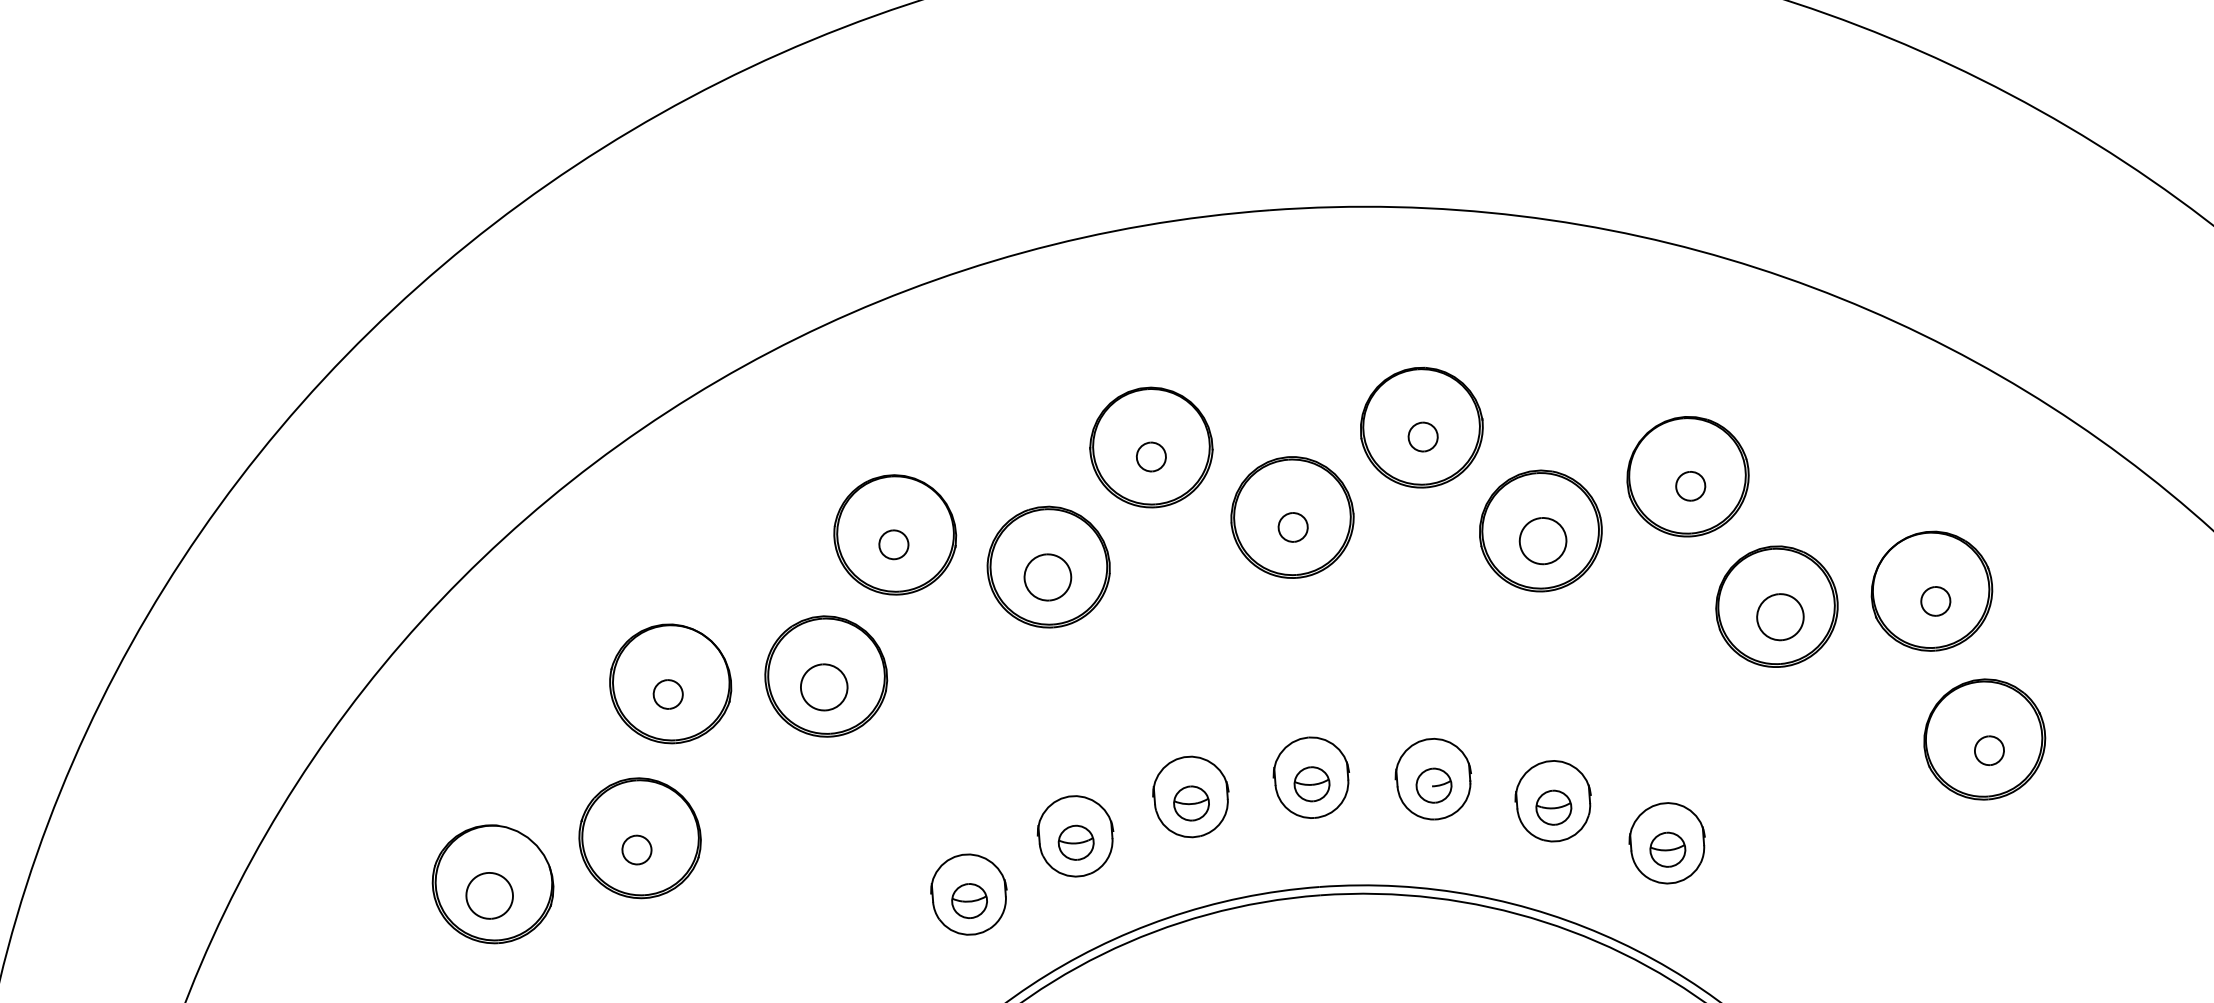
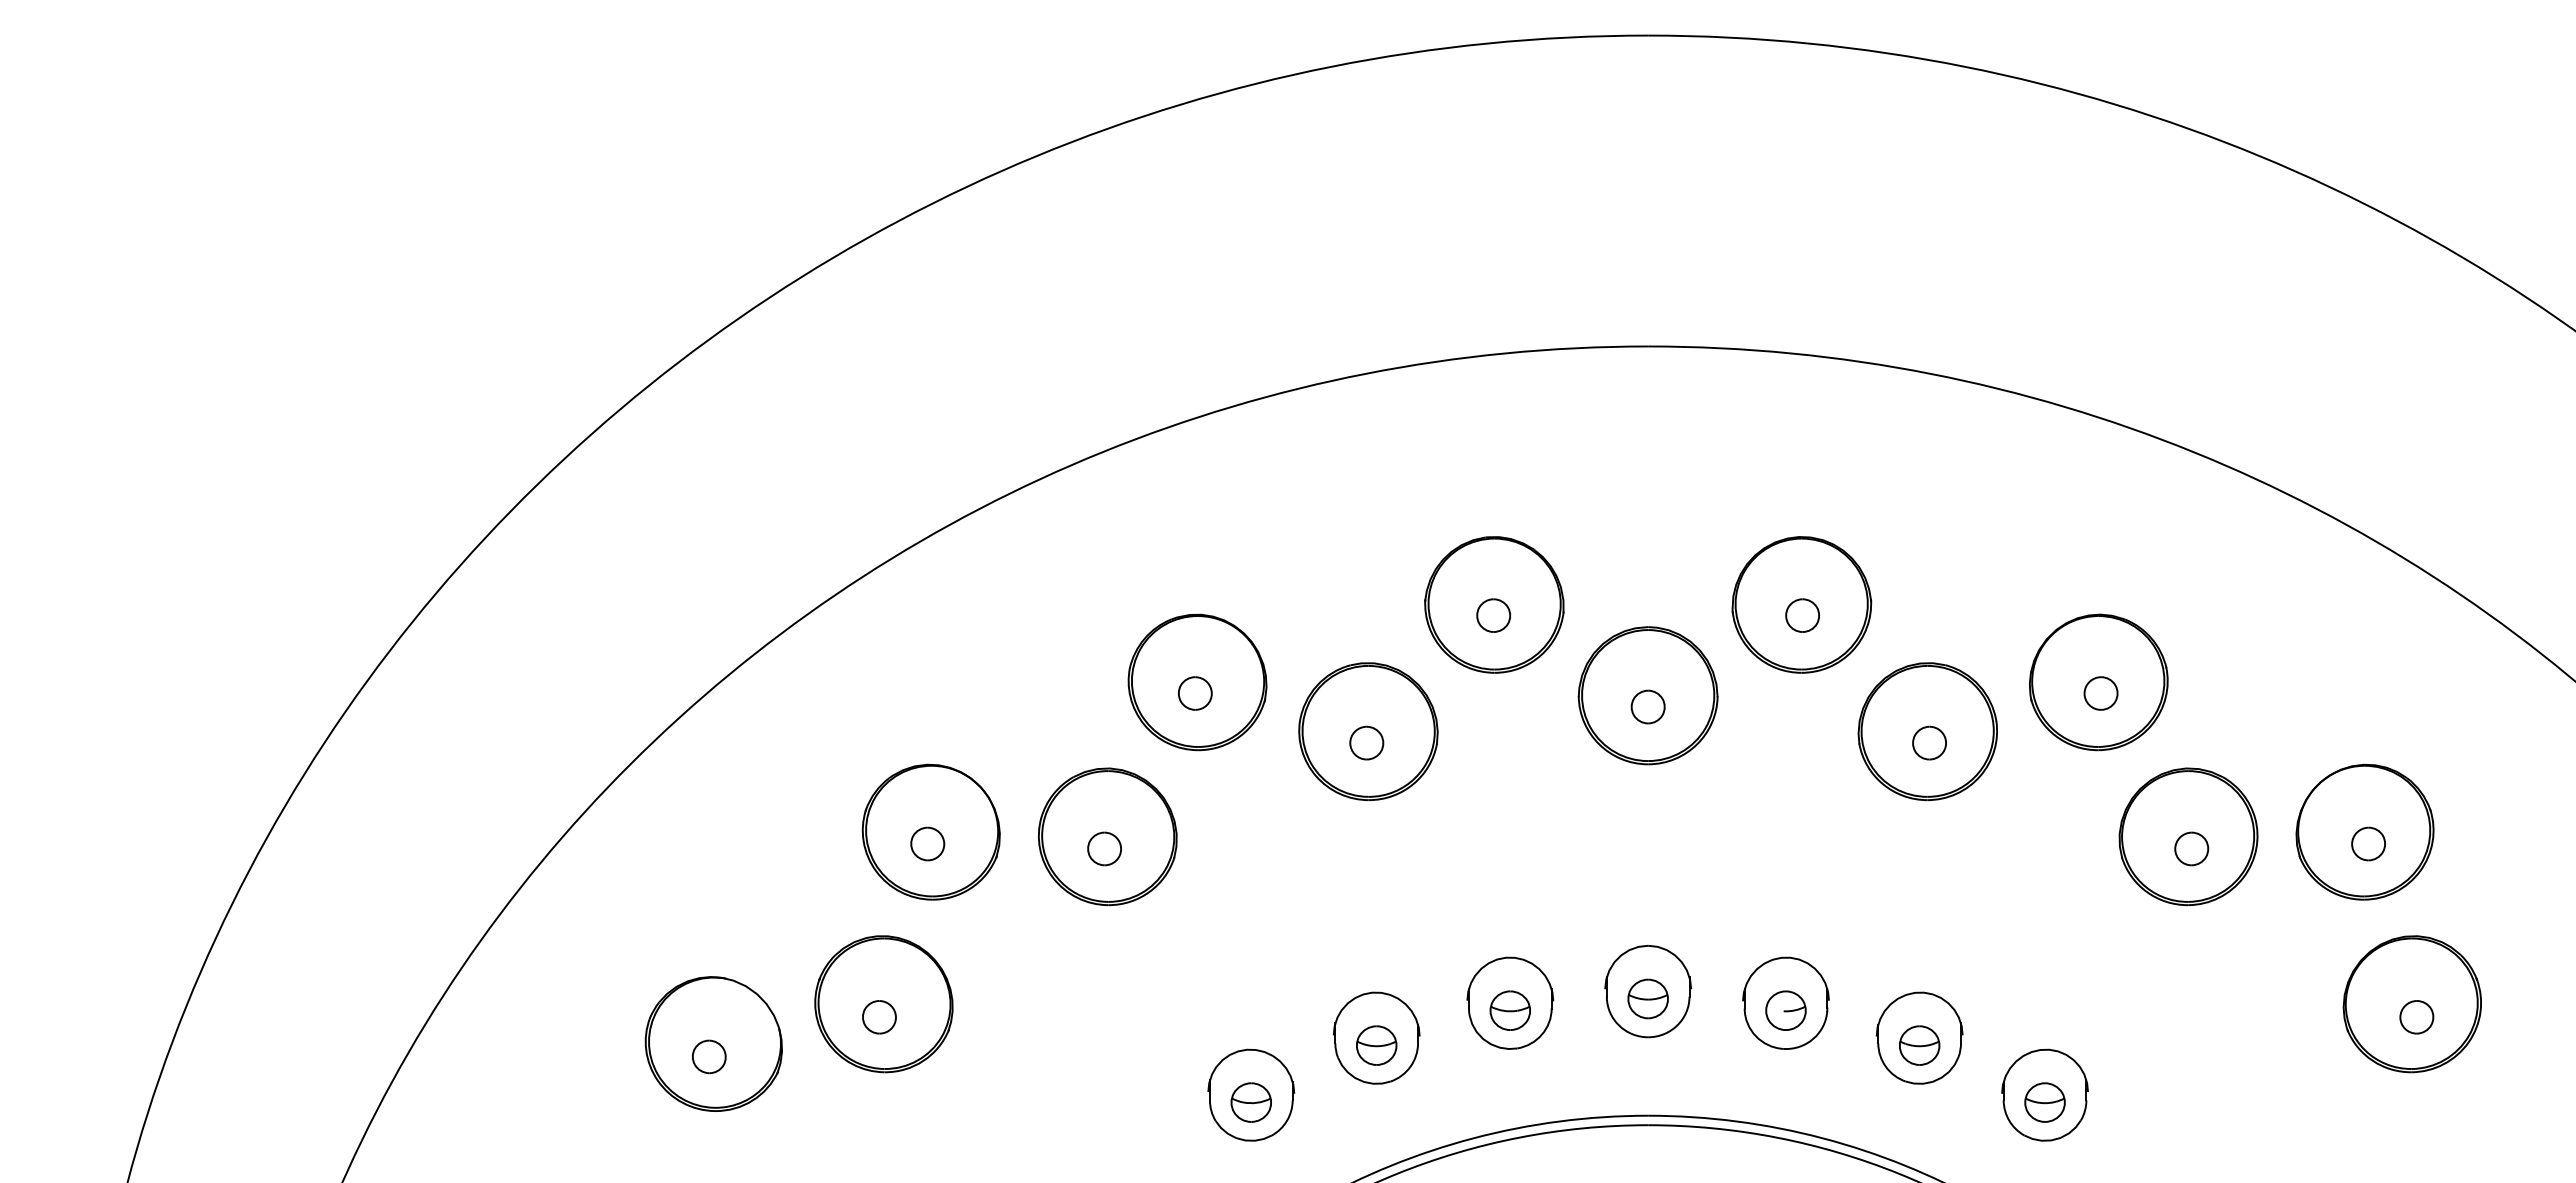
part: (1542, 540) -> (1929, 742), size x0.62
part: (1047, 576) -> (1366, 742), size x0.62
part: (1780, 616) -> (2191, 848), size x0.62
part: (824, 687) -> (1104, 848), size x0.62
part: (489, 895) -> (709, 1056), size x0.62

